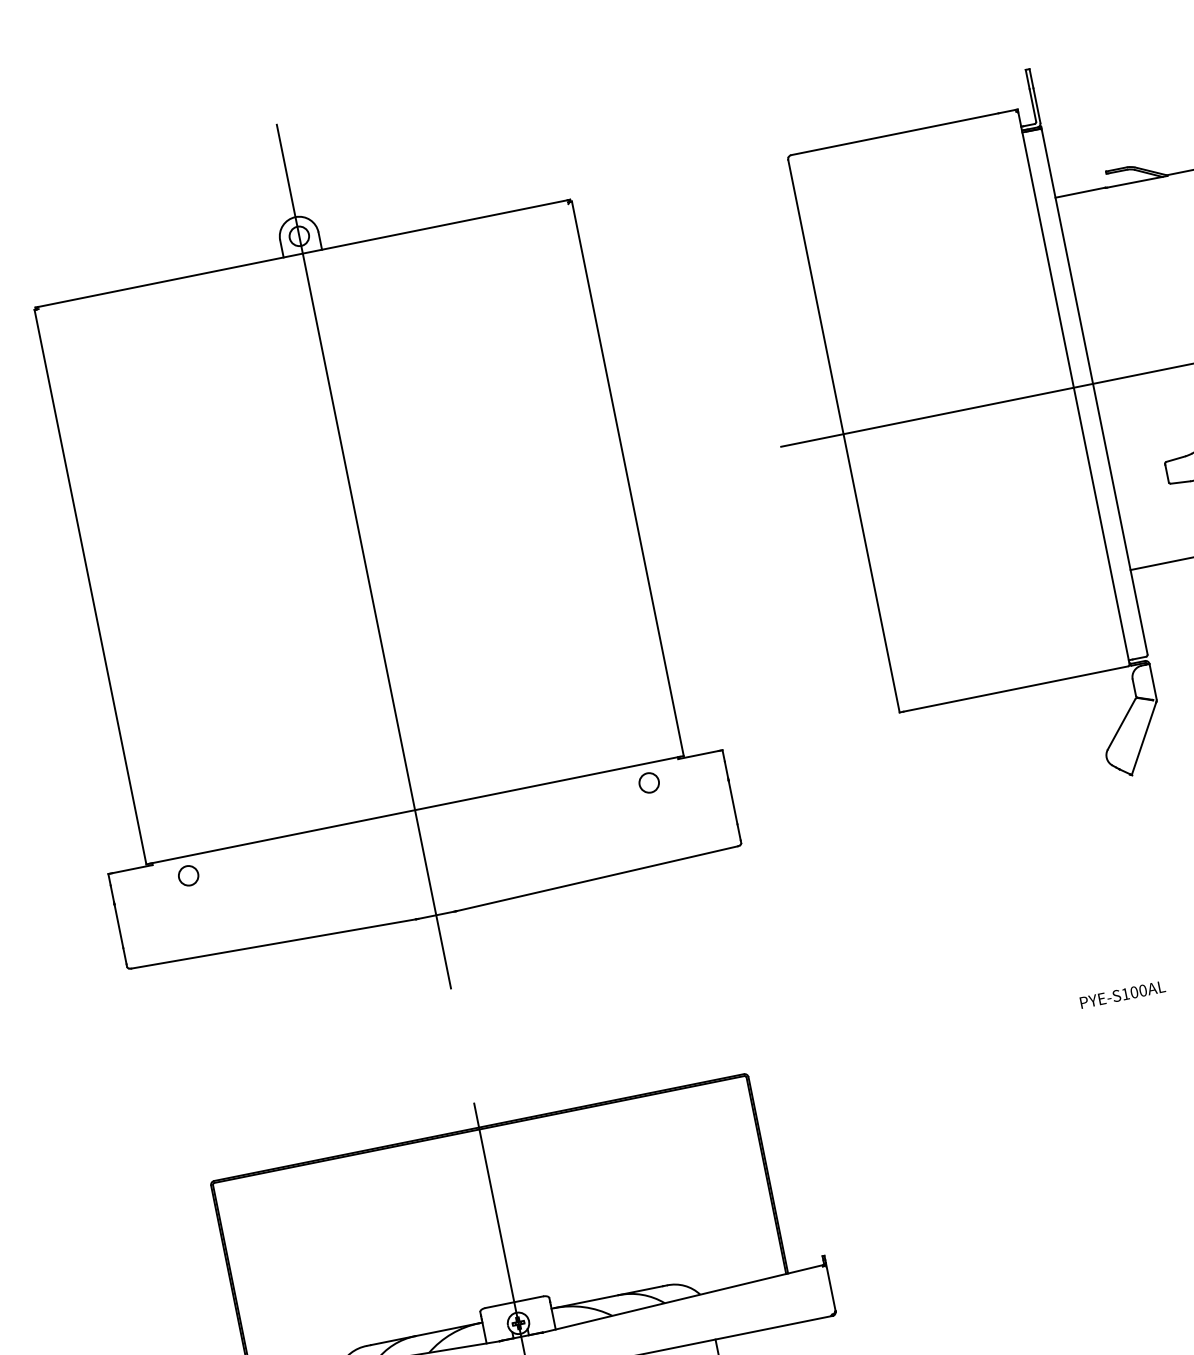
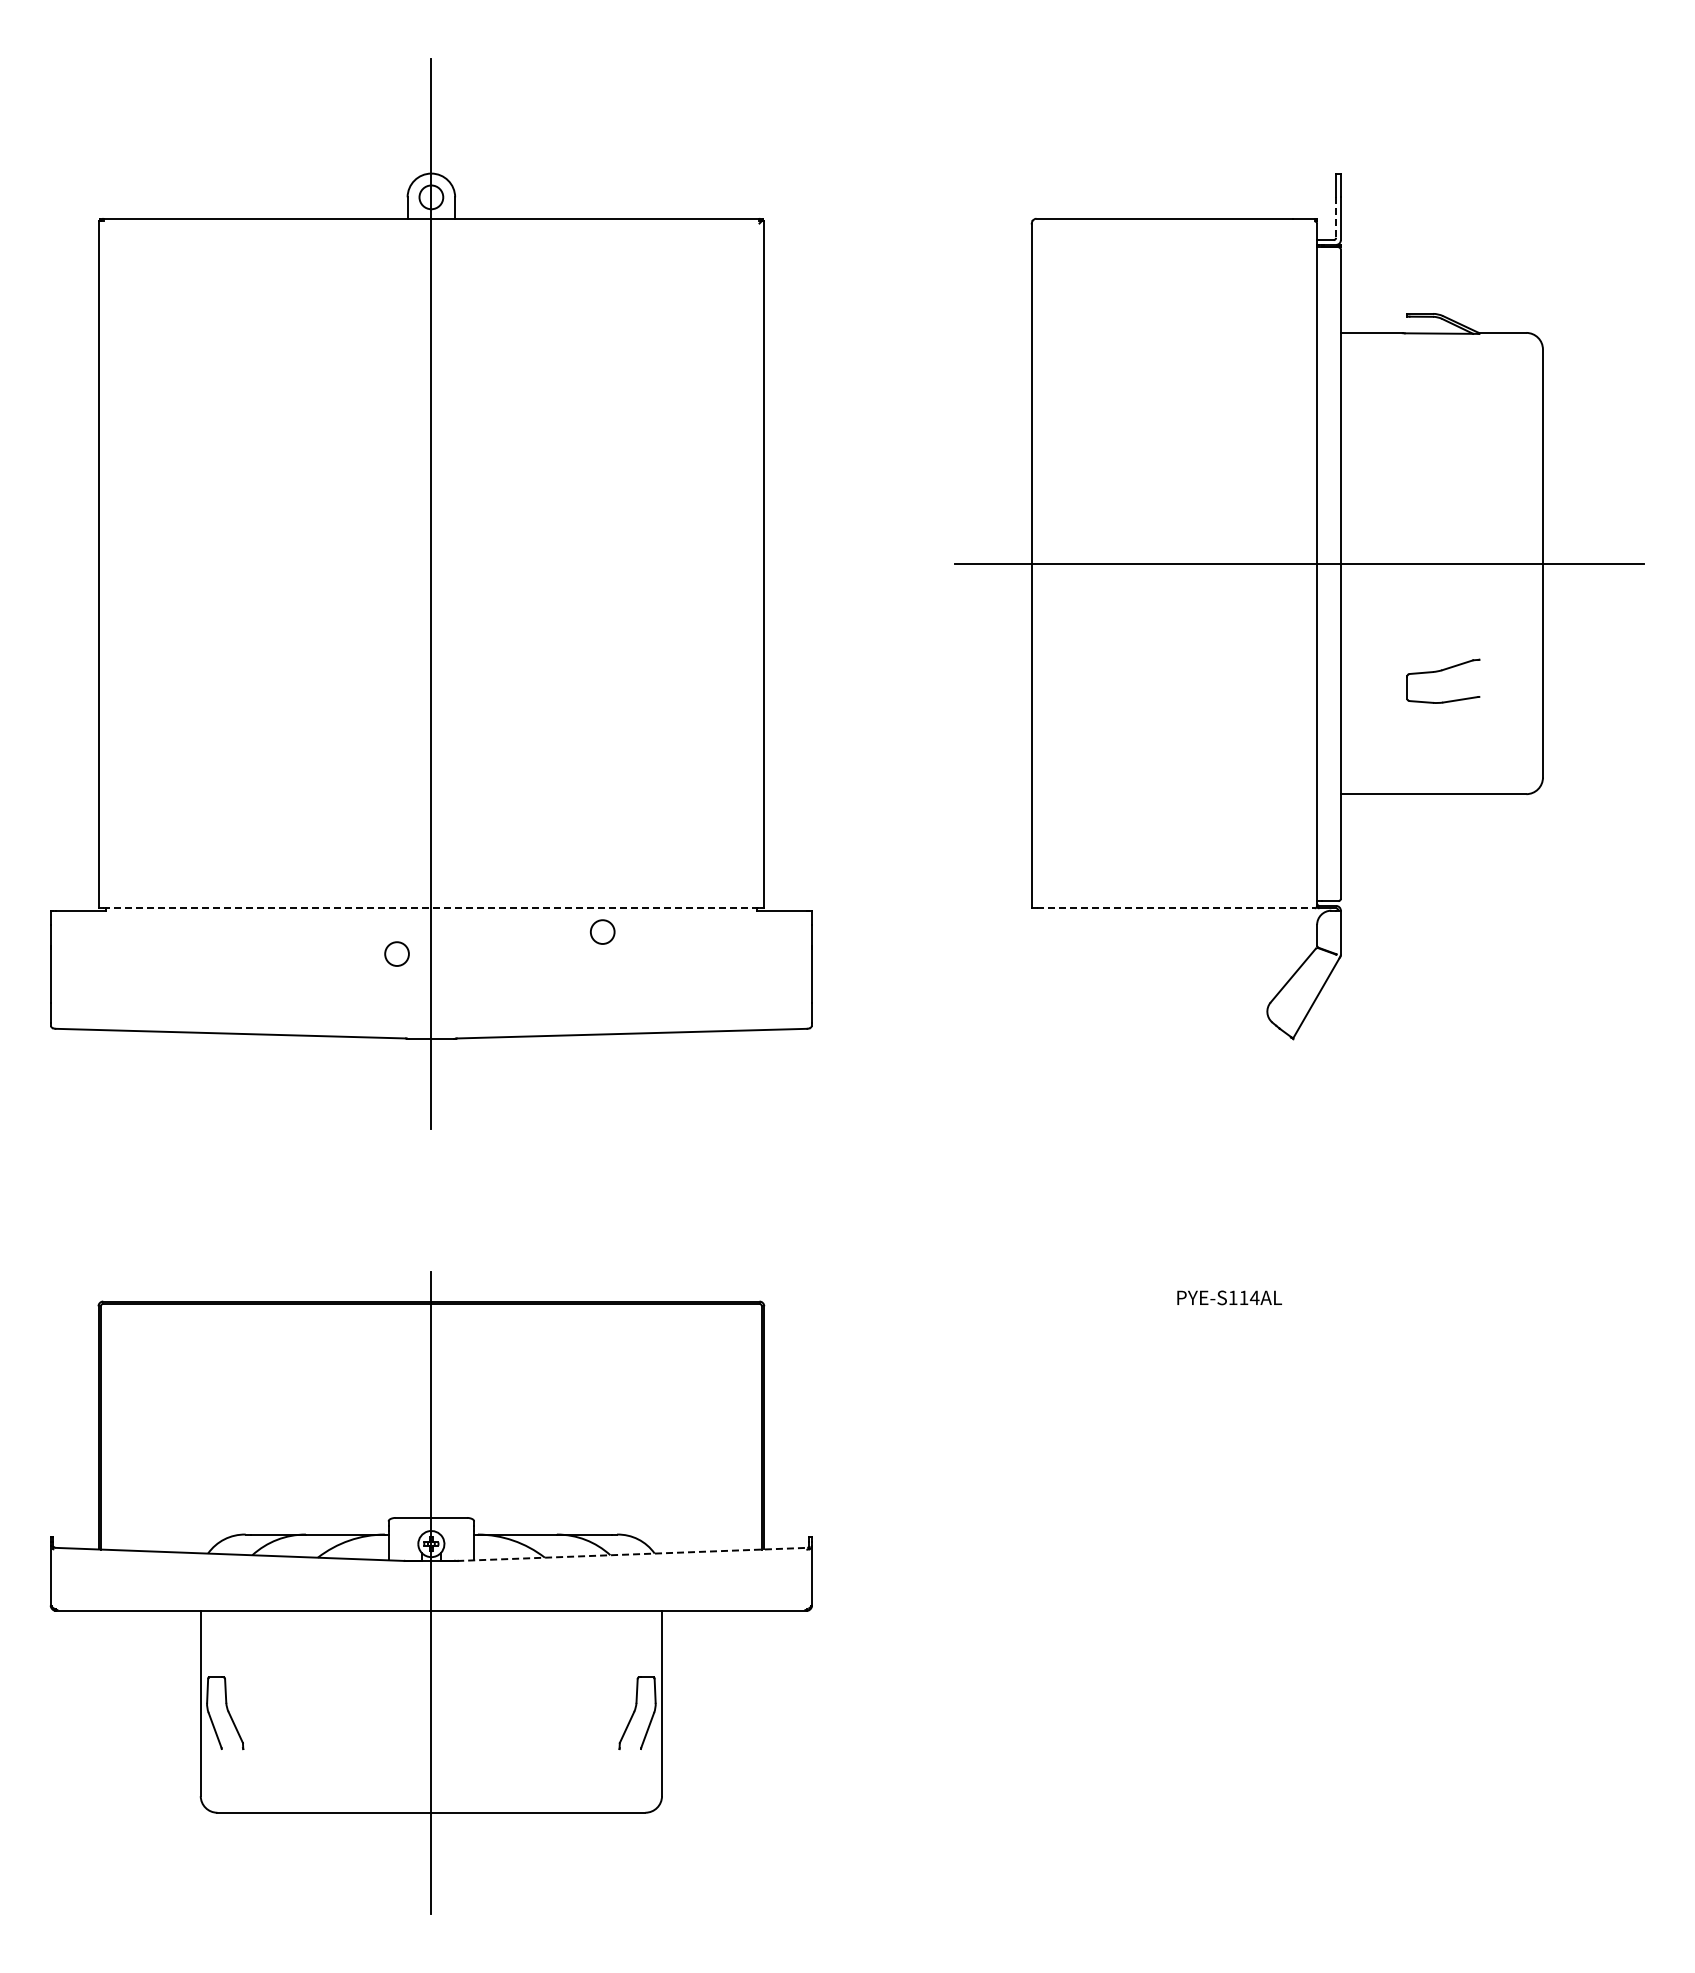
line: (1033, 106) -> (1336, 218), solid -> dashed
line: (1016, 689) -> (1176, 908), solid -> dashed
circle: (648, 782) -> (602, 931), moved
line: (415, 810) -> (431, 908), solid -> dashed
circle: (188, 875) -> (396, 953), moved
text: (1138, 991) -> (1249, 1297), PYE-S100AL -> PYE-S114AL
line: (682, 1299) -> (632, 1554), solid -> dashed

